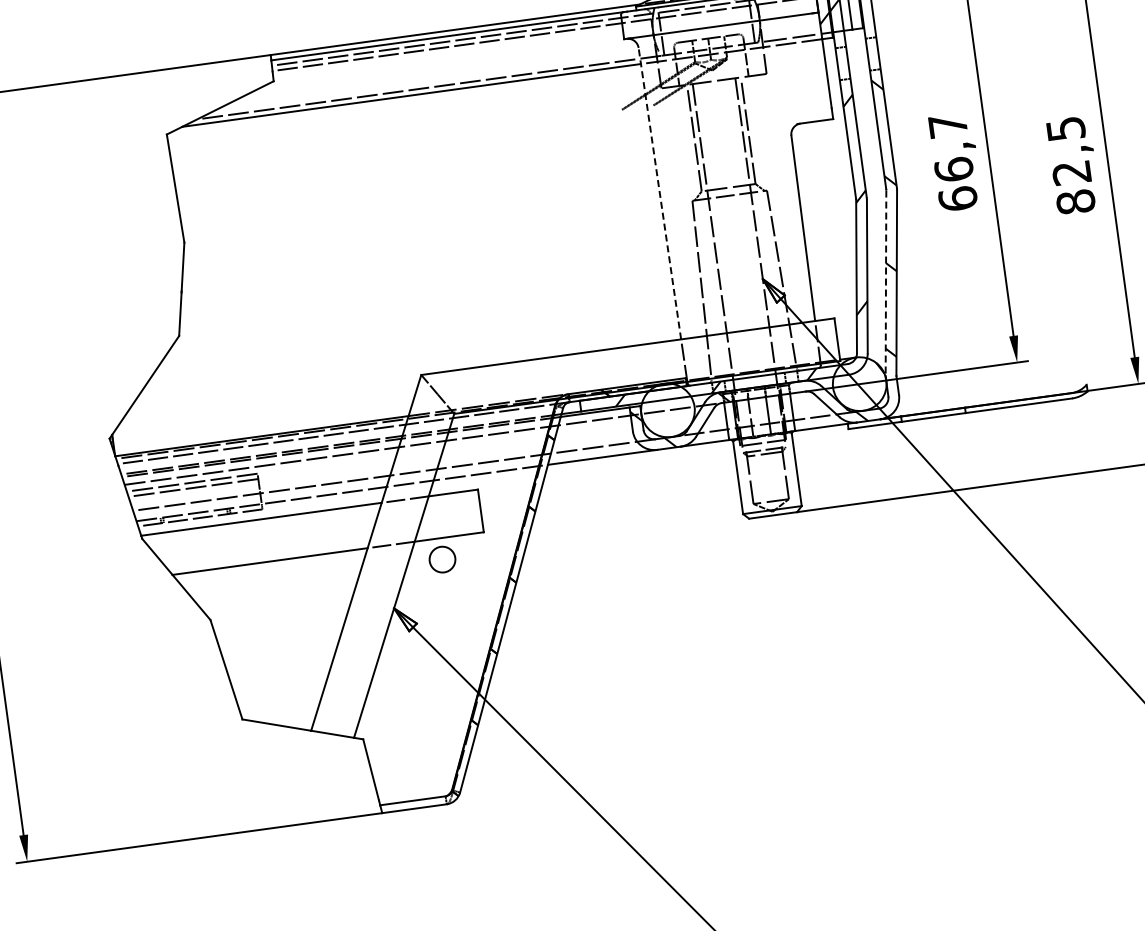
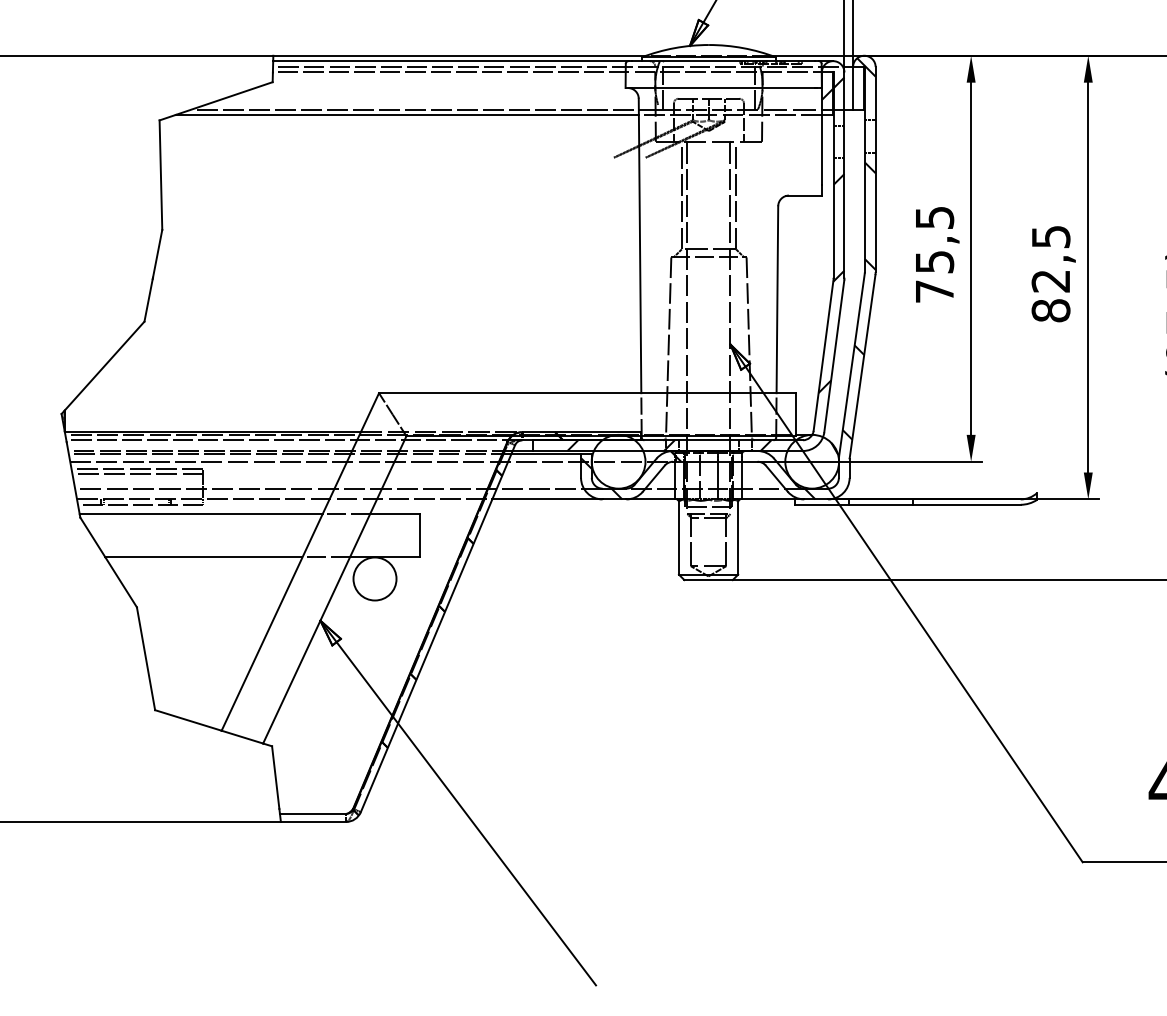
text: (952, 163) -> (934, 255), 66,7 -> 75,5
line: (660, 193) -> (640, 245), dashed -> solid
line: (885, 283) -> (851, 365), dashed -> solid
circle: (441, 559) -> (374, 578), size x1.67

